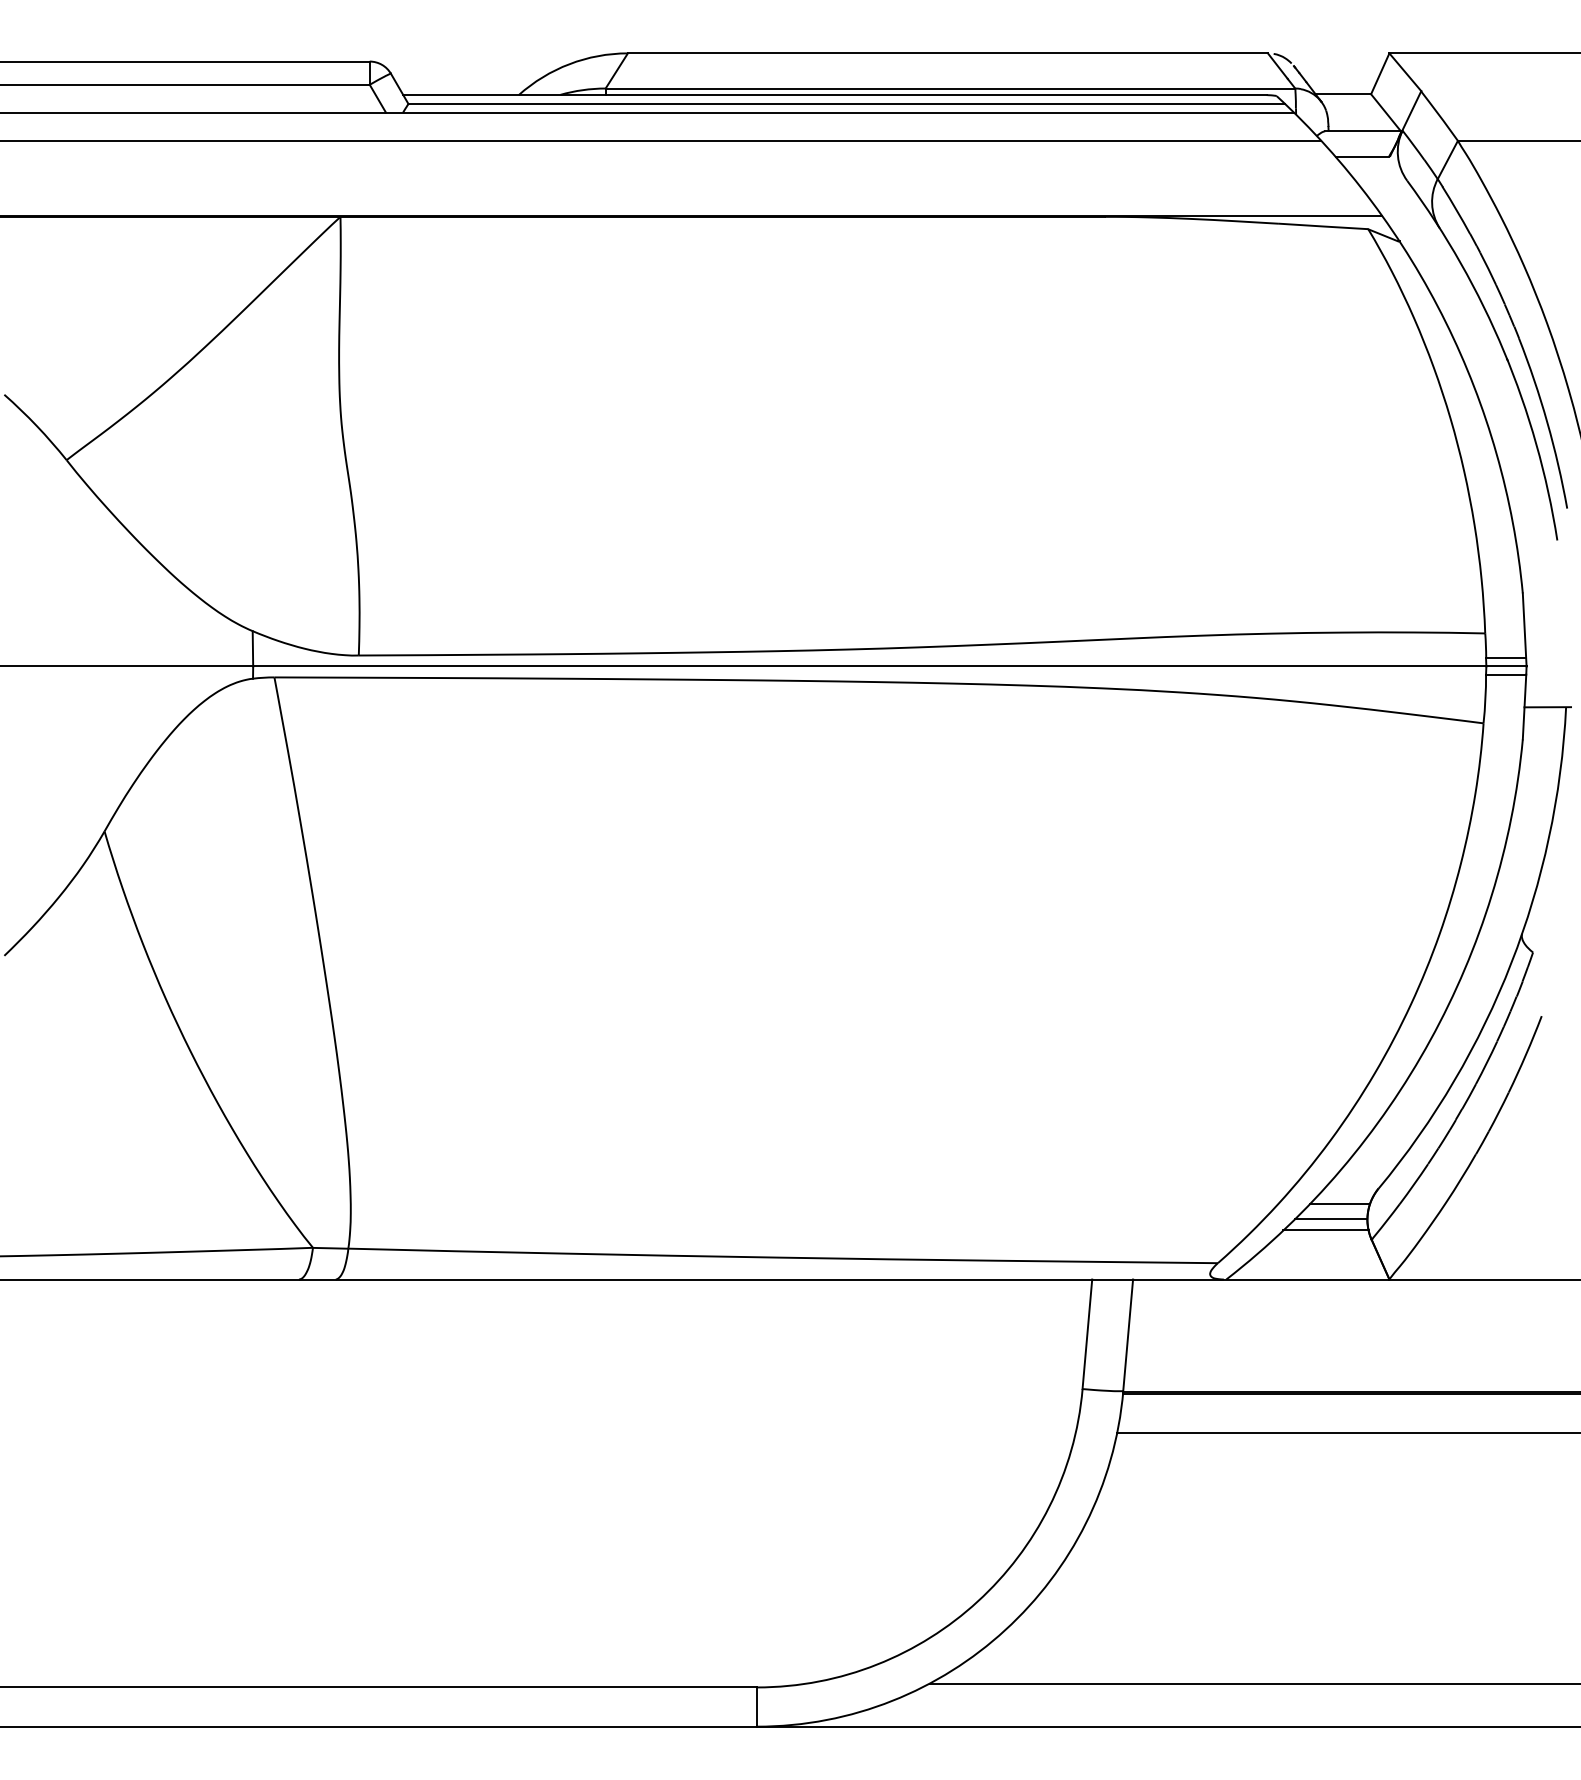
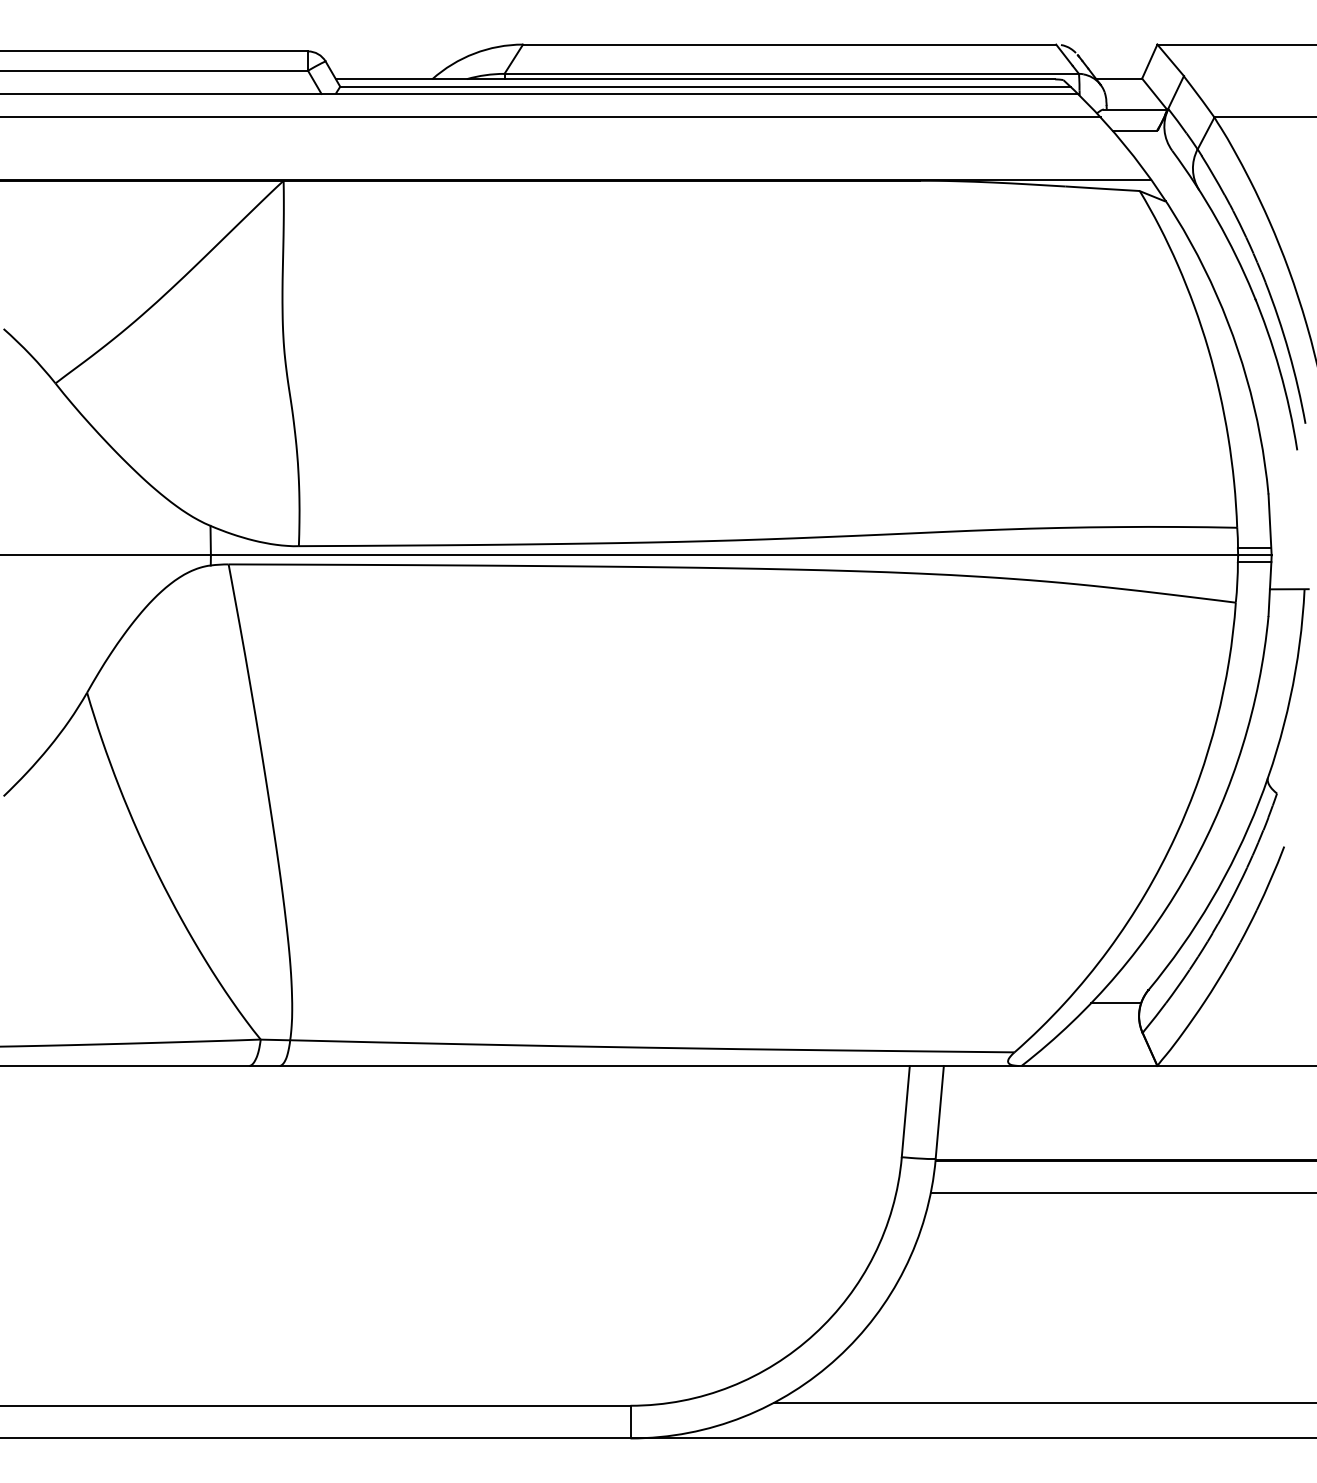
line: (1331, 1218) -> (1109, 1015), removed
line: (1325, 1230) -> (1104, 1025), removed

